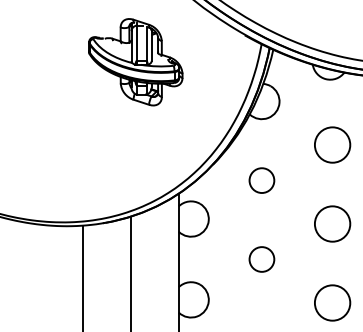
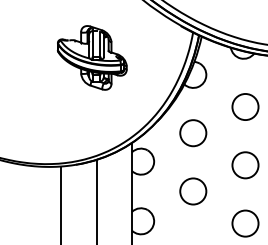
part: (134, 61) -> (91, 57), moved
circle: (262, 180) -> (193, 133), size x1.43
circle: (262, 259) -> (193, 191), size x1.43

